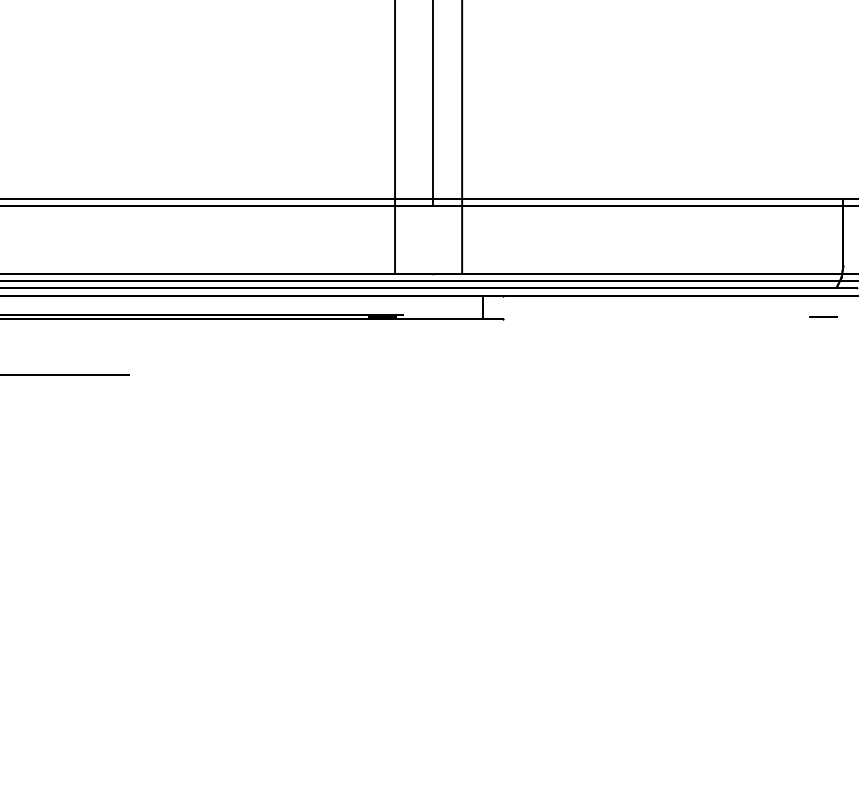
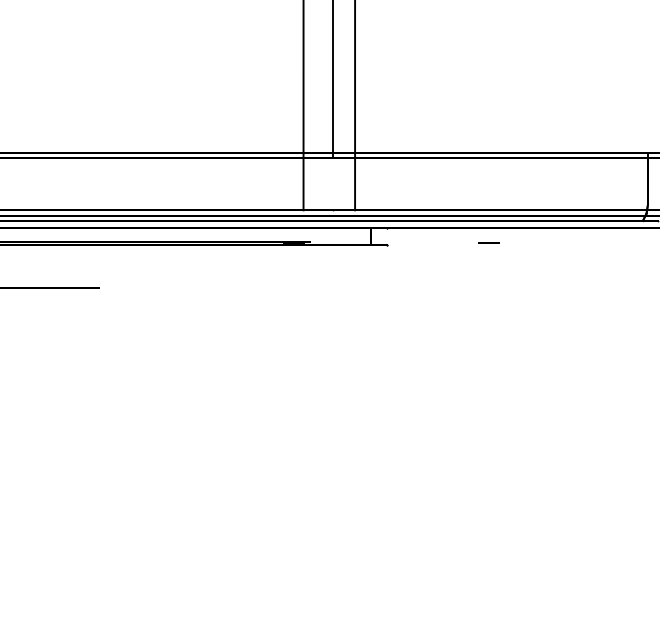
line: (823, 316) -> (489, 243), moved

